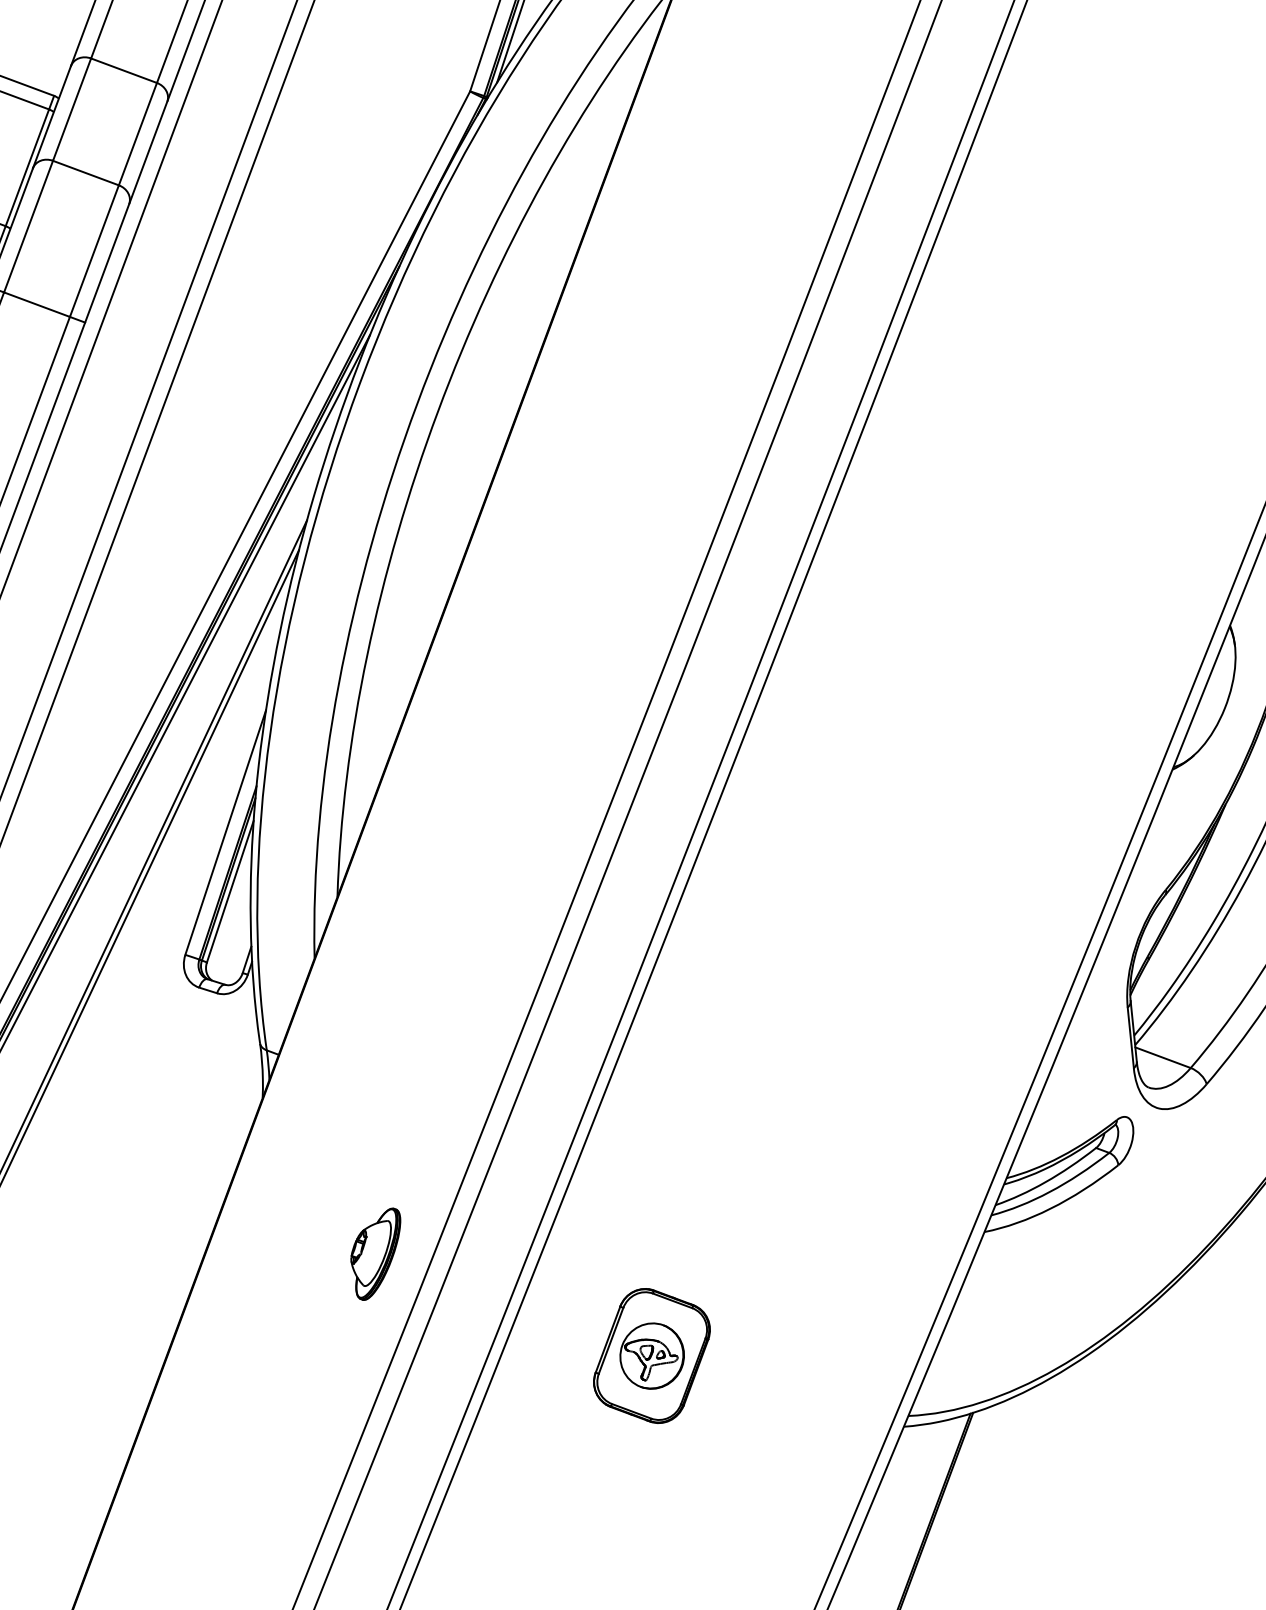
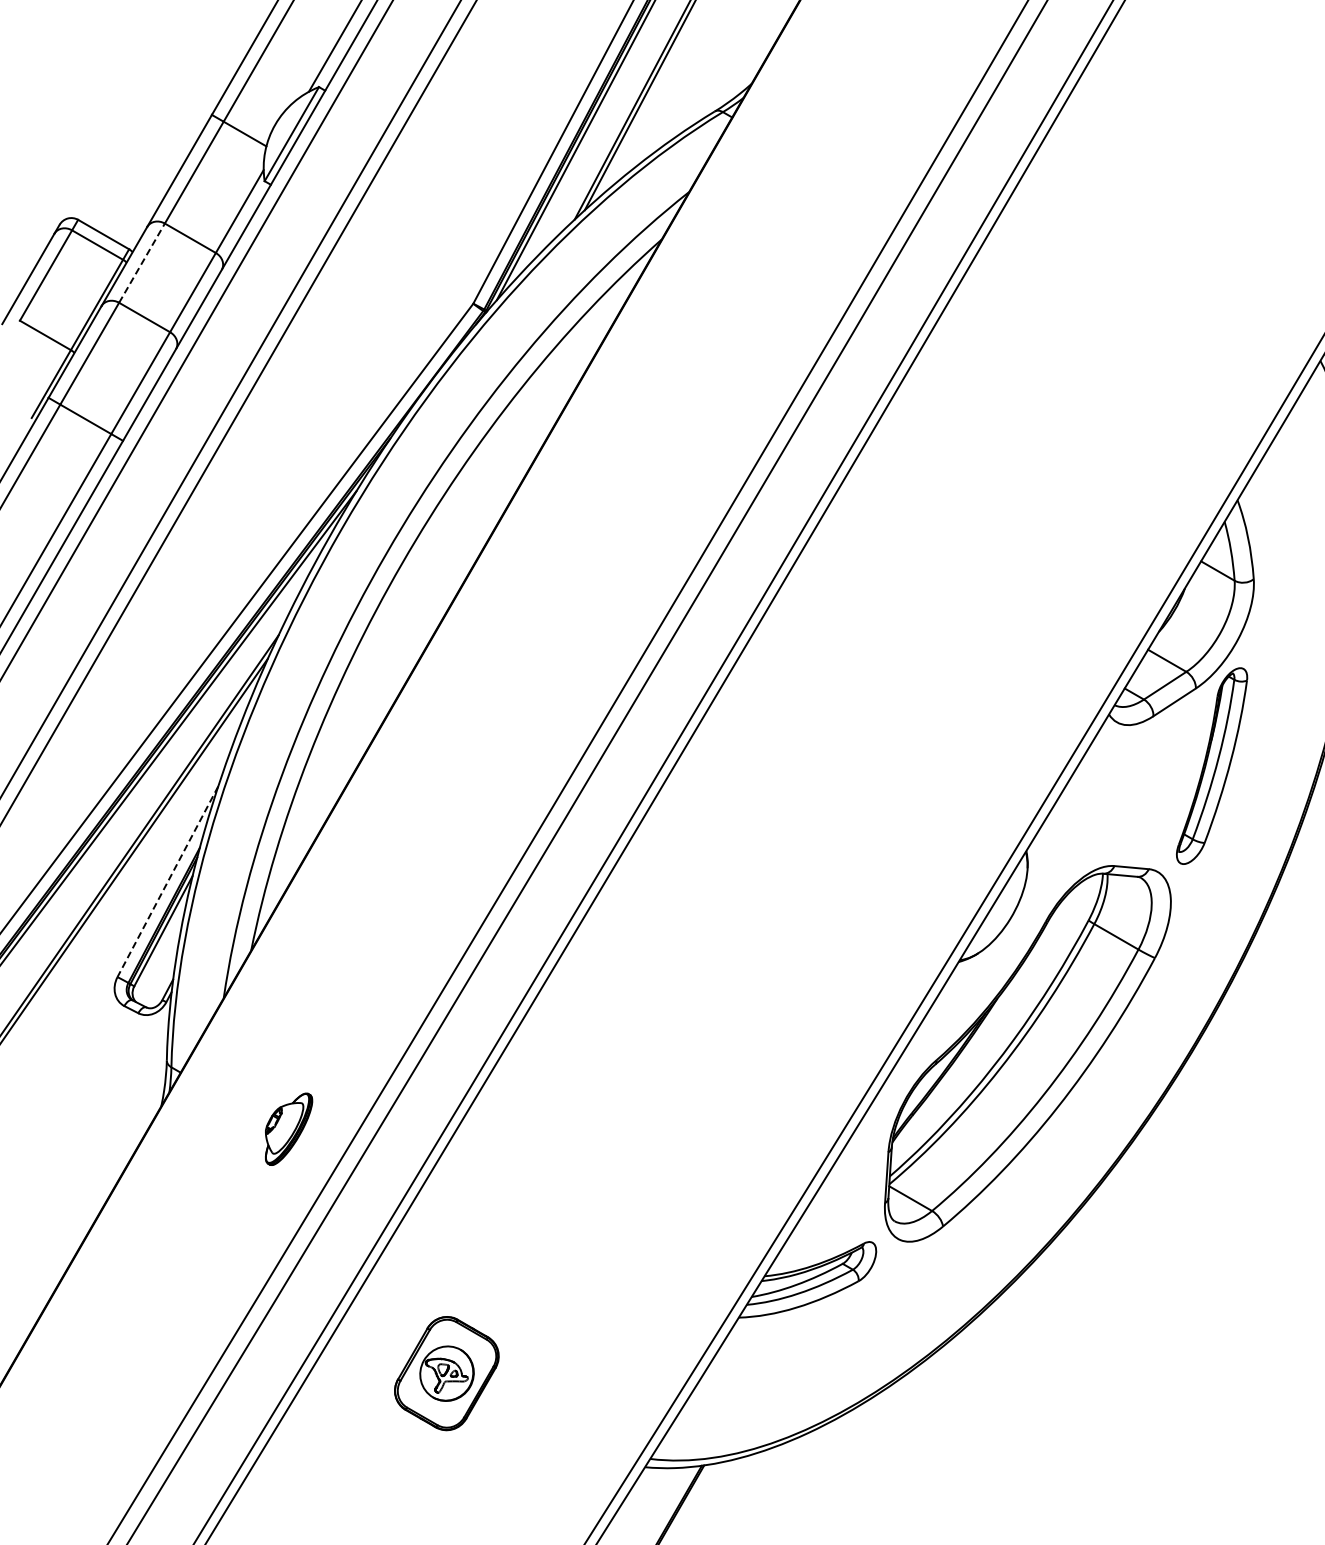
line: (72, 109) -> (142, 263), solid -> dashed
line: (225, 832) -> (167, 881), solid -> dashed
part: (378, 1253) -> (289, 1128), moved

